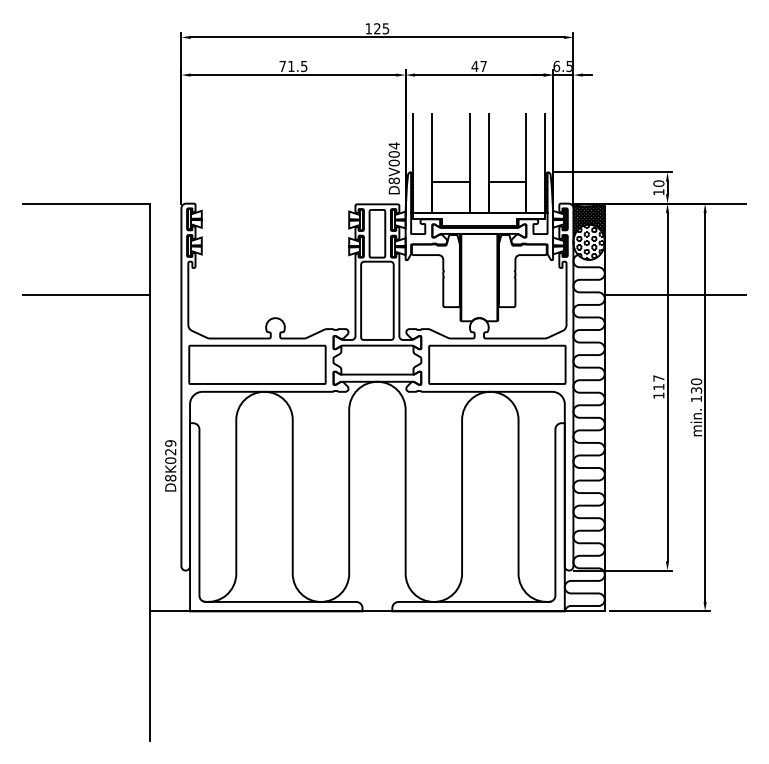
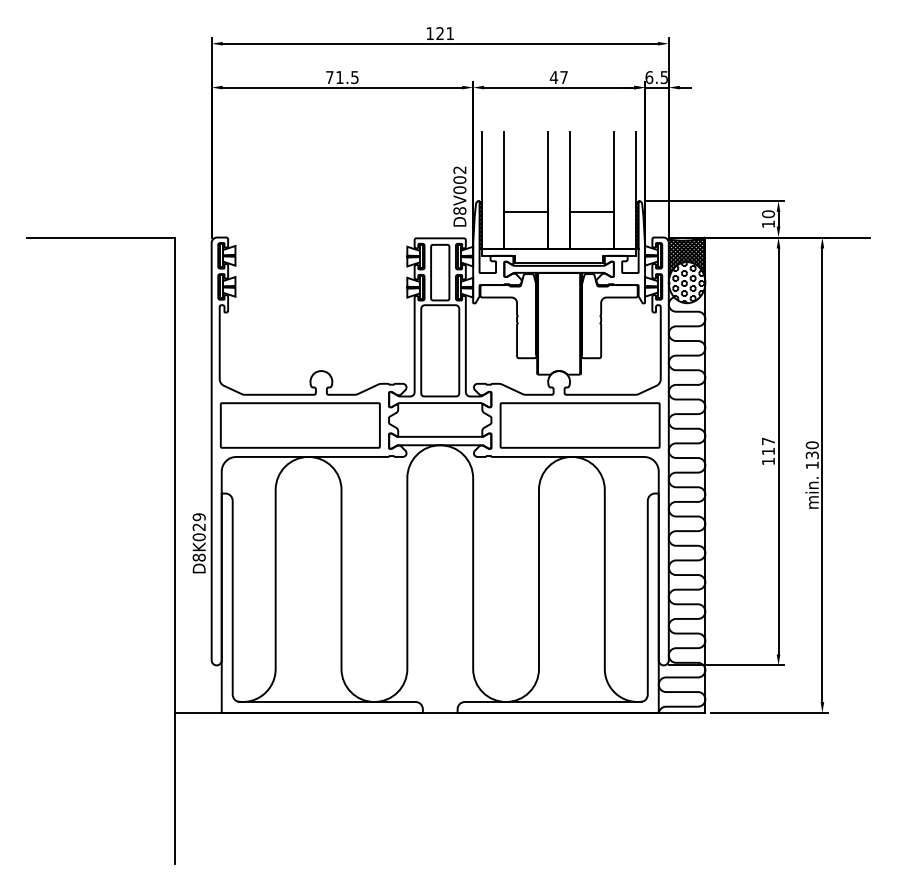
text: (385, 28) -> (449, 33), 125 -> 121
text: (393, 145) -> (458, 169), D8V004 -> D8V002
line: (86, 294) -> (101, 343), removed
line: (674, 294) -> (786, 343), removed

